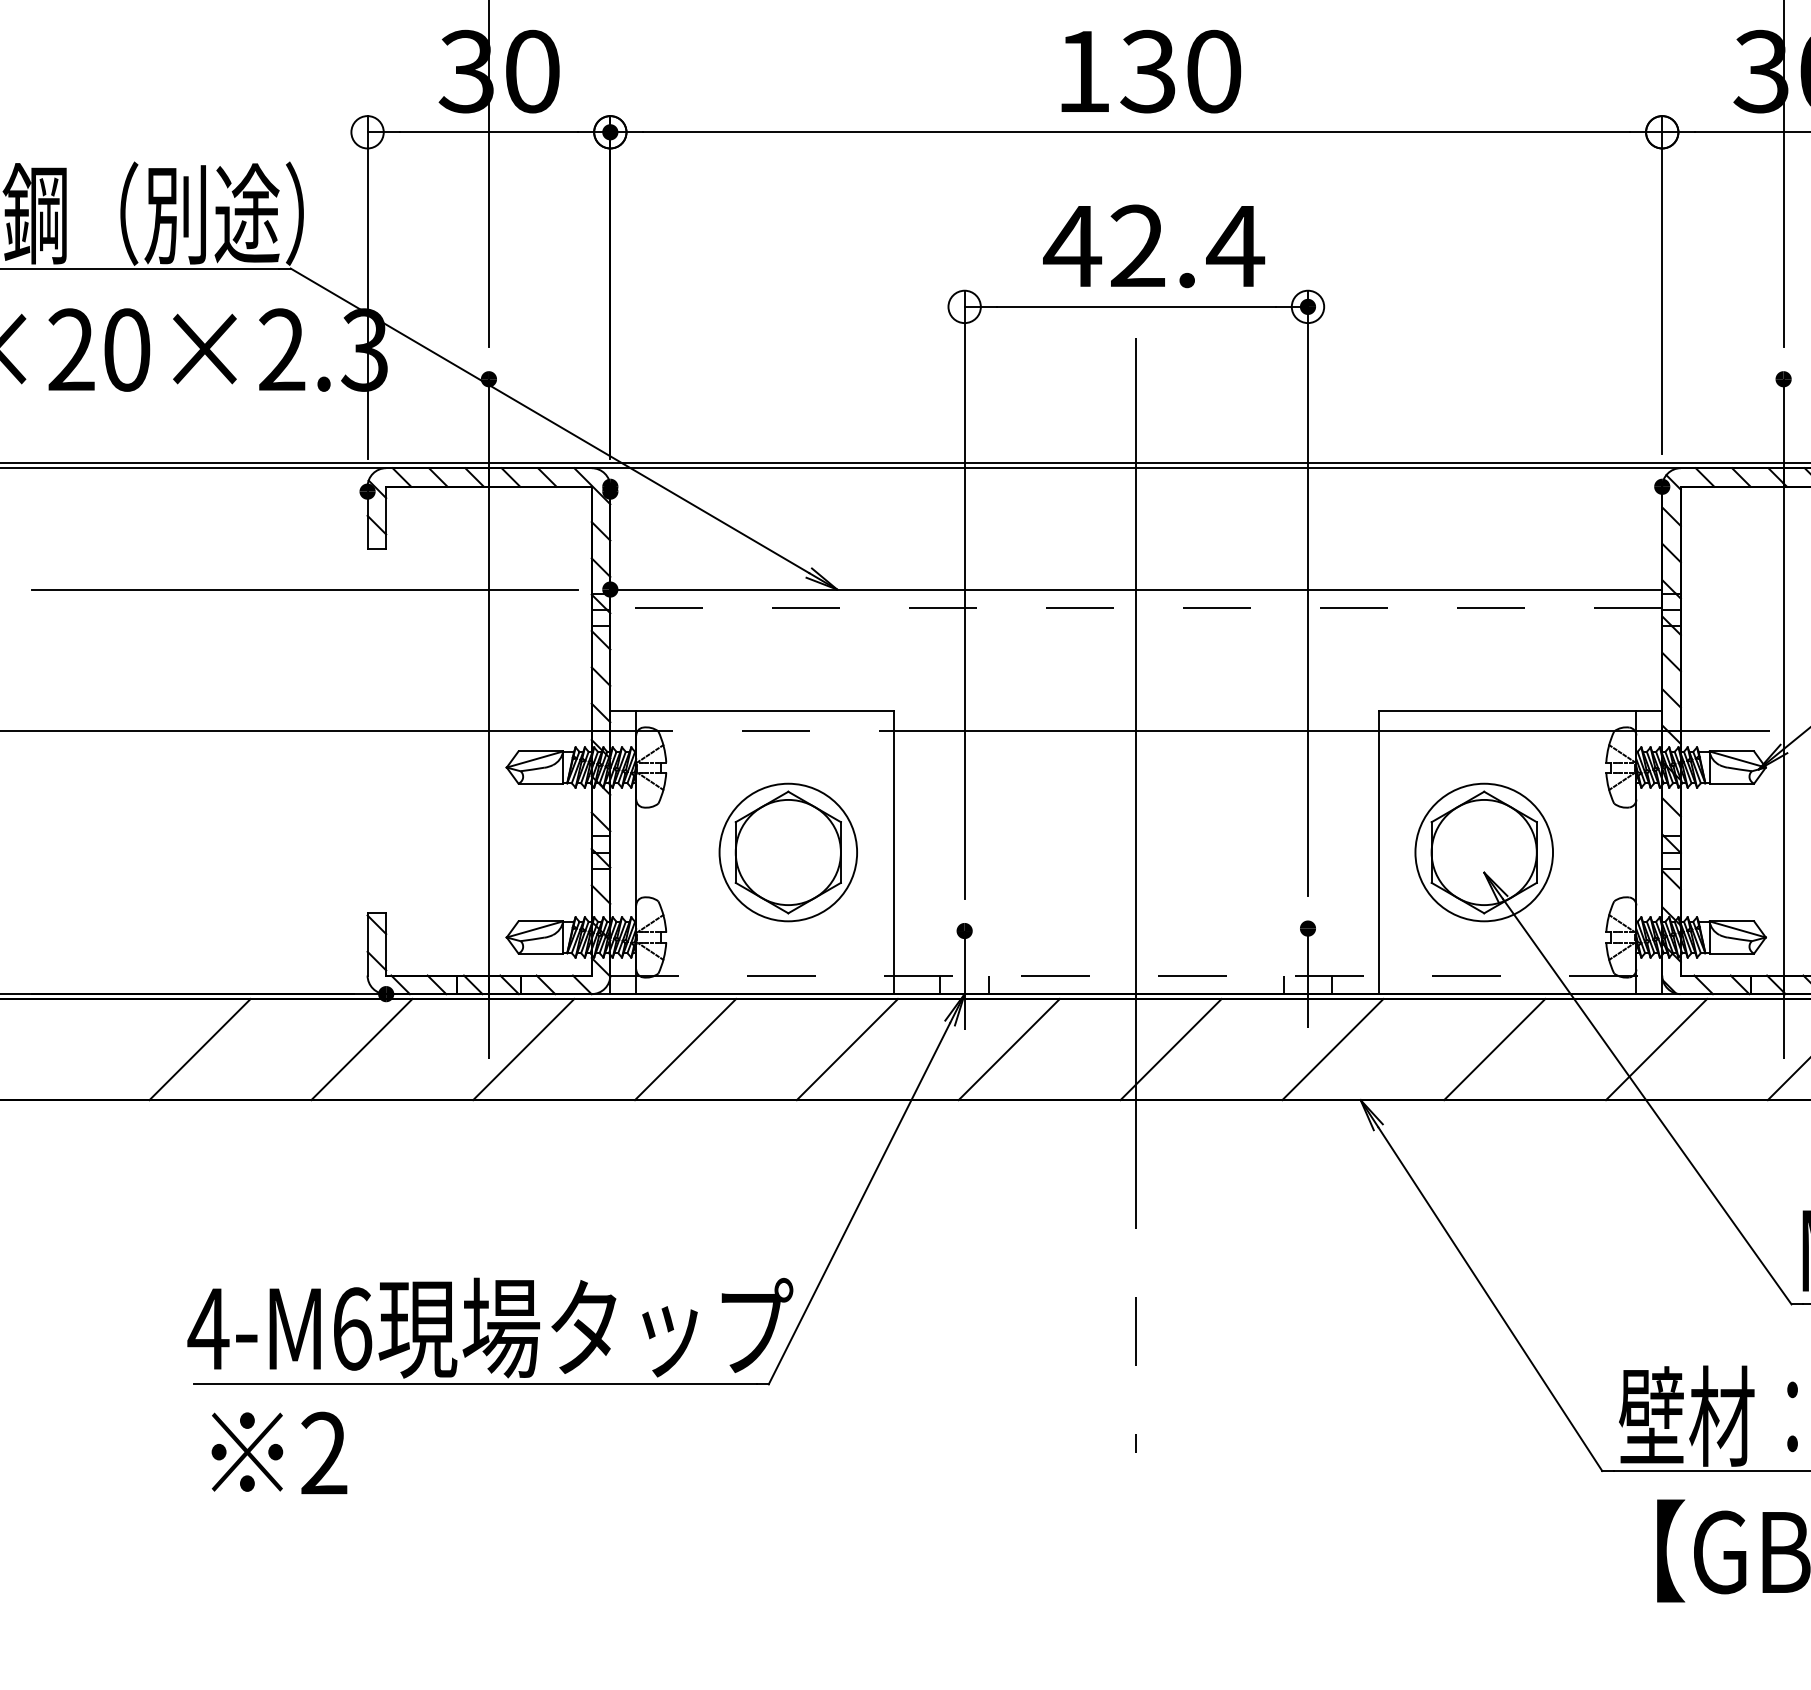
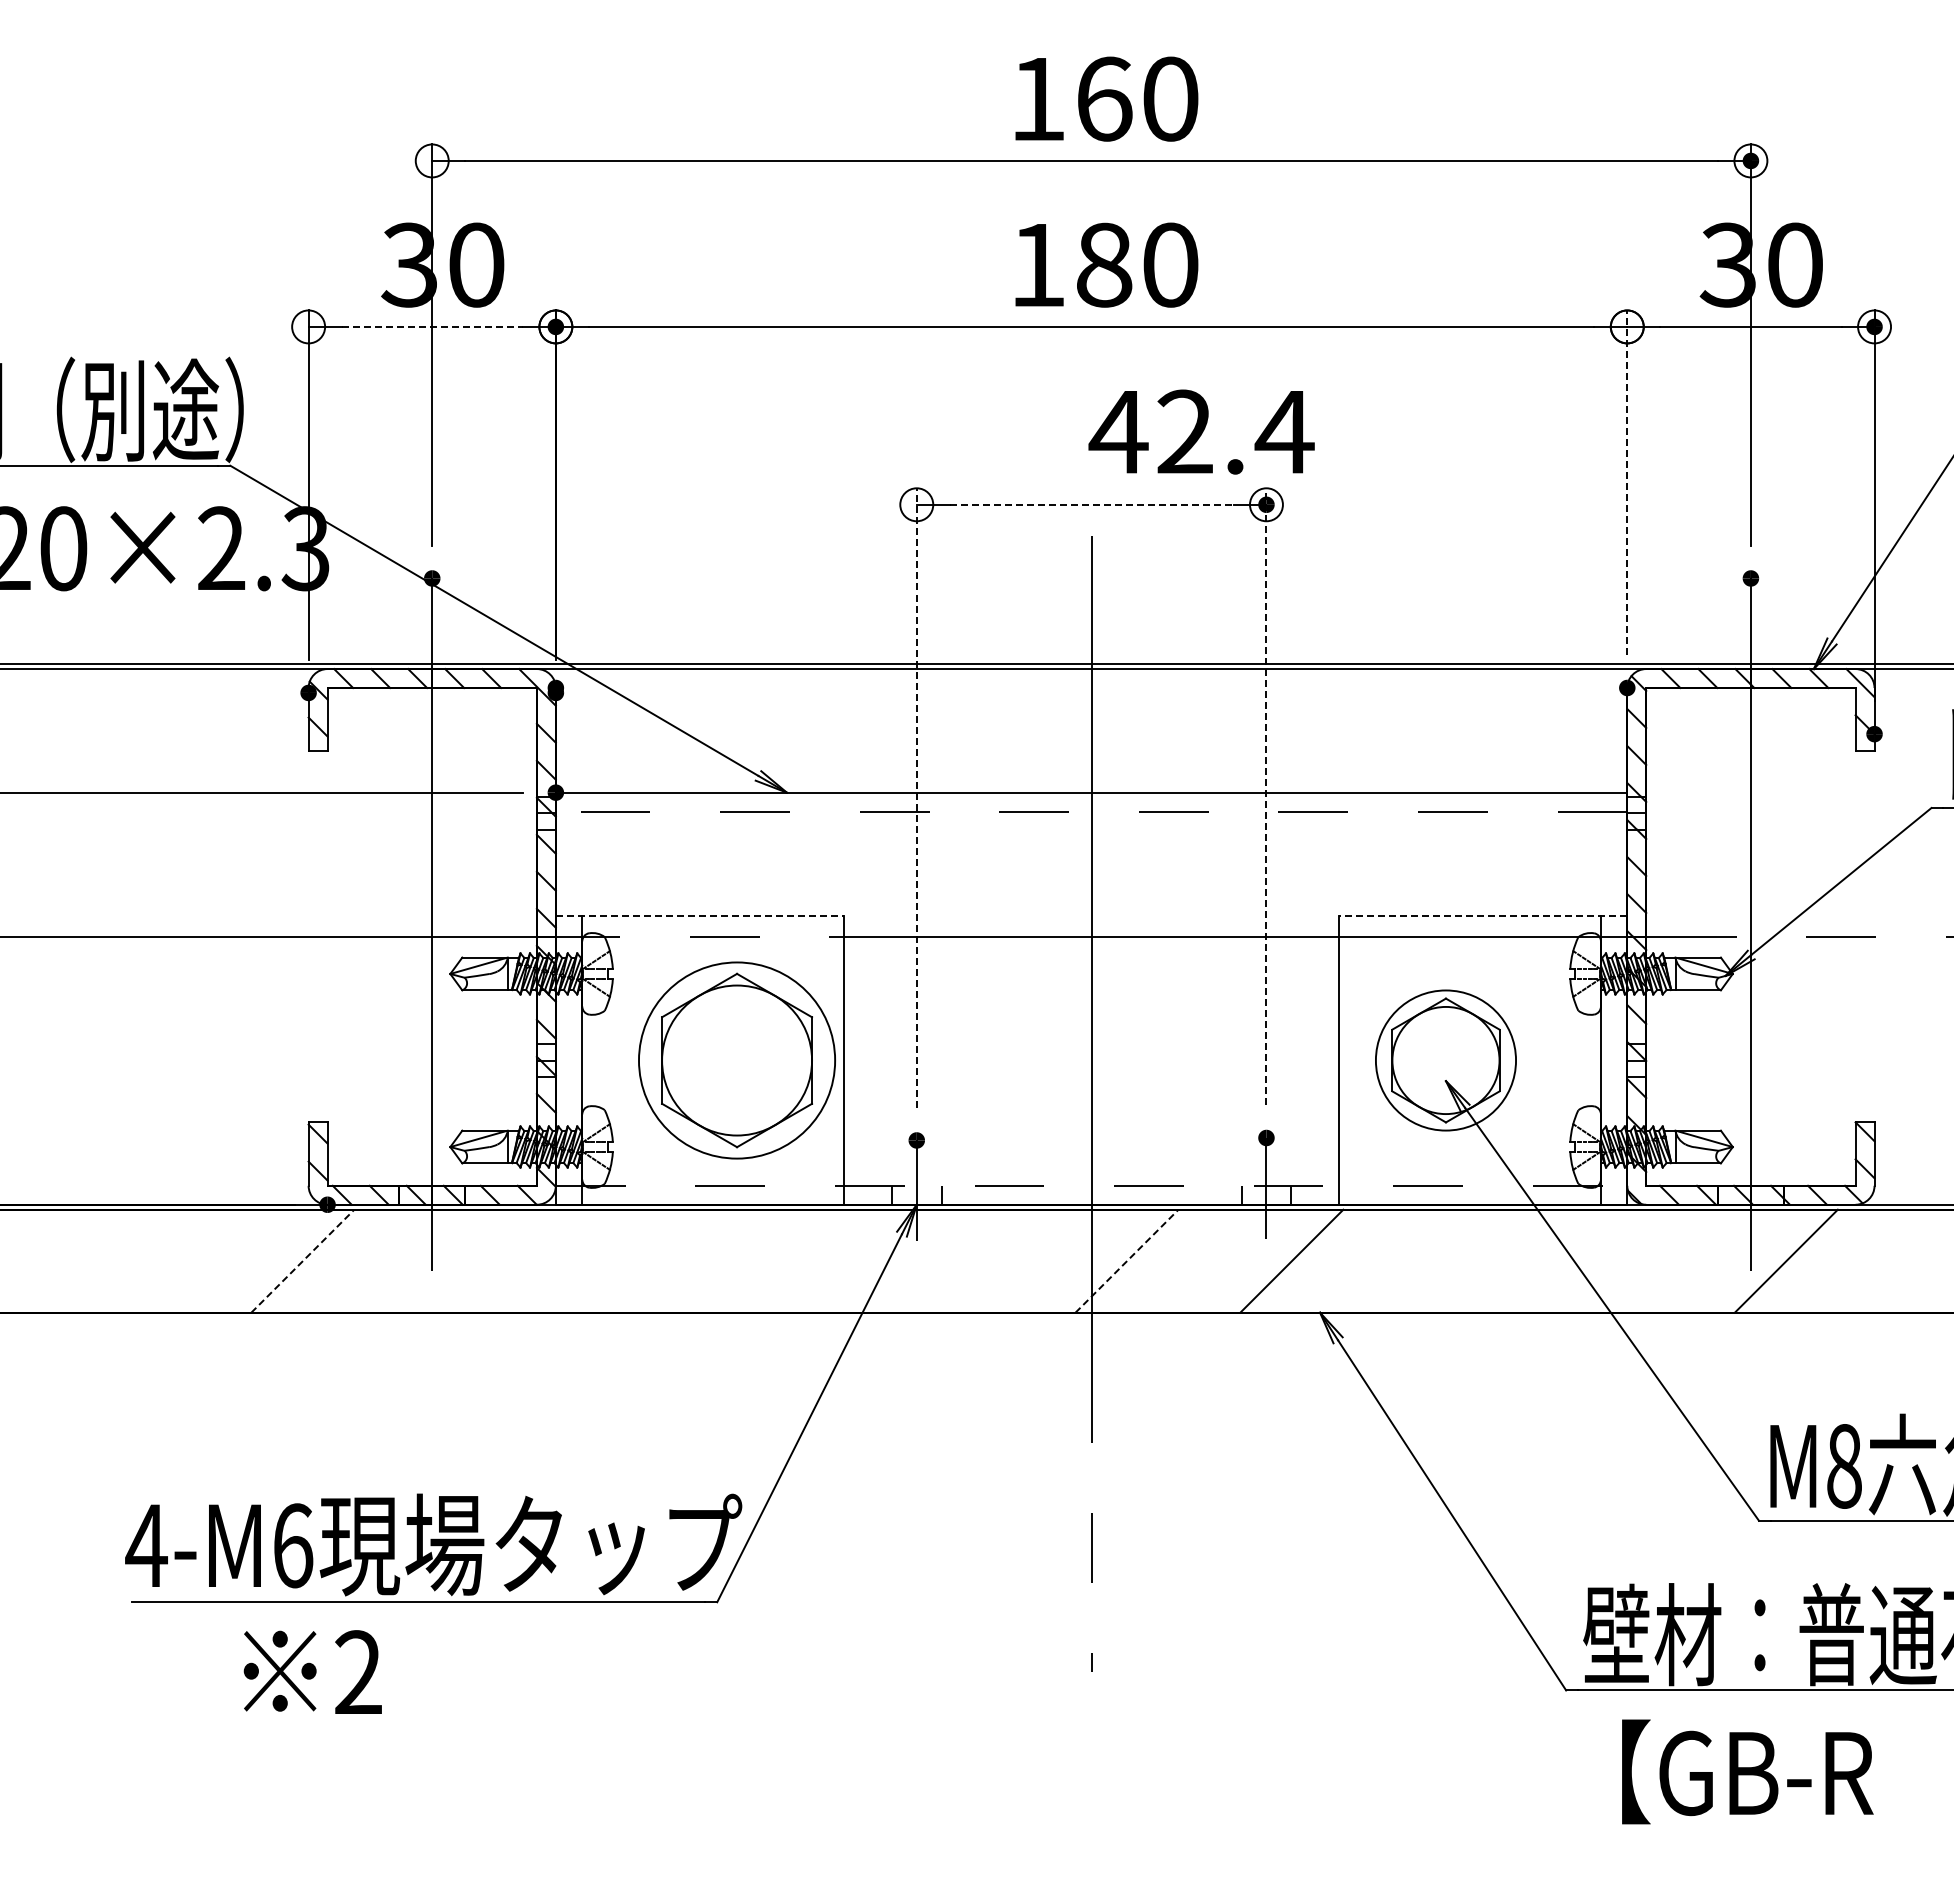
text: (1147, 70) -> (1103, 264), 130 -> 180
line: (489, 131) -> (432, 326), solid -> dashed
text: (1153, 245) -> (1201, 431), moved
line: (1662, 285) -> (1627, 482), solid -> dashed
line: (1136, 306) -> (1091, 504), solid -> dashed
line: (1308, 593) -> (1266, 796), solid -> dashed
line: (964, 594) -> (916, 797), solid -> dashed
line: (752, 711) -> (700, 916), solid -> dashed
line: (1520, 711) -> (1482, 916), solid -> dashed
part: (788, 852) -> (737, 1060), size x1.4
line: (199, 1048) -> (137, 1260), removed
line: (523, 1048) -> (467, 1260), removed
line: (685, 1048) -> (632, 1260), removed
line: (846, 1048) -> (796, 1260), removed
line: (1008, 1048) -> (961, 1260), removed
line: (1494, 1048) -> (1456, 1260), removed
line: (1656, 1048) -> (1621, 1260), removed
line: (361, 1049) -> (302, 1261), solid -> dashed
line: (1171, 1049) -> (1127, 1261), solid -> dashed
text: (279, 1452) -> (312, 1671), moved

